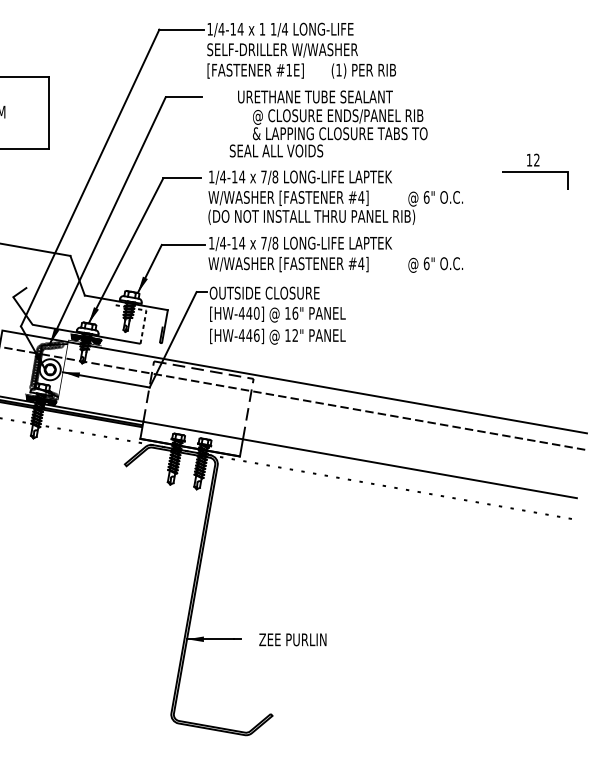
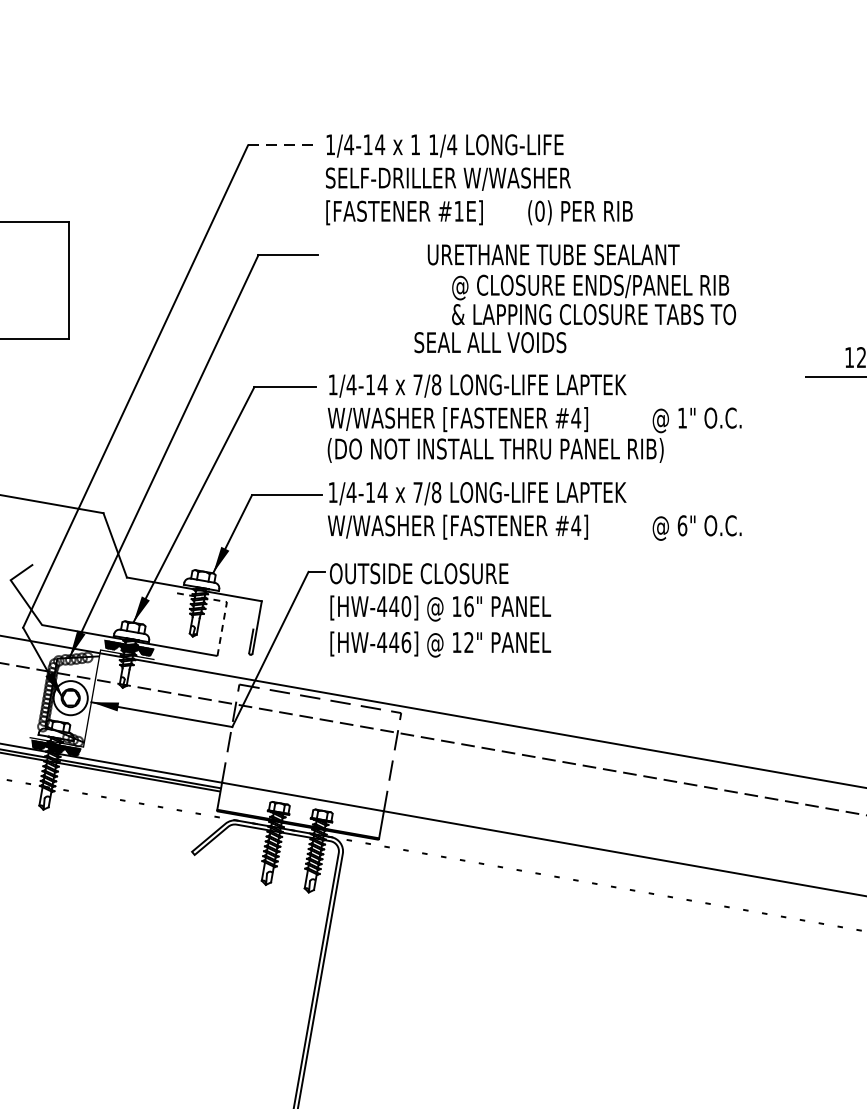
line: (182, 29) -> (285, 145), solid -> dashed
text: (338, 69) -> (539, 210), (1) -> (0)
text: (328, 123) -> (574, 297), moved
text: (426, 197) -> (682, 418), 6" -> 1"

